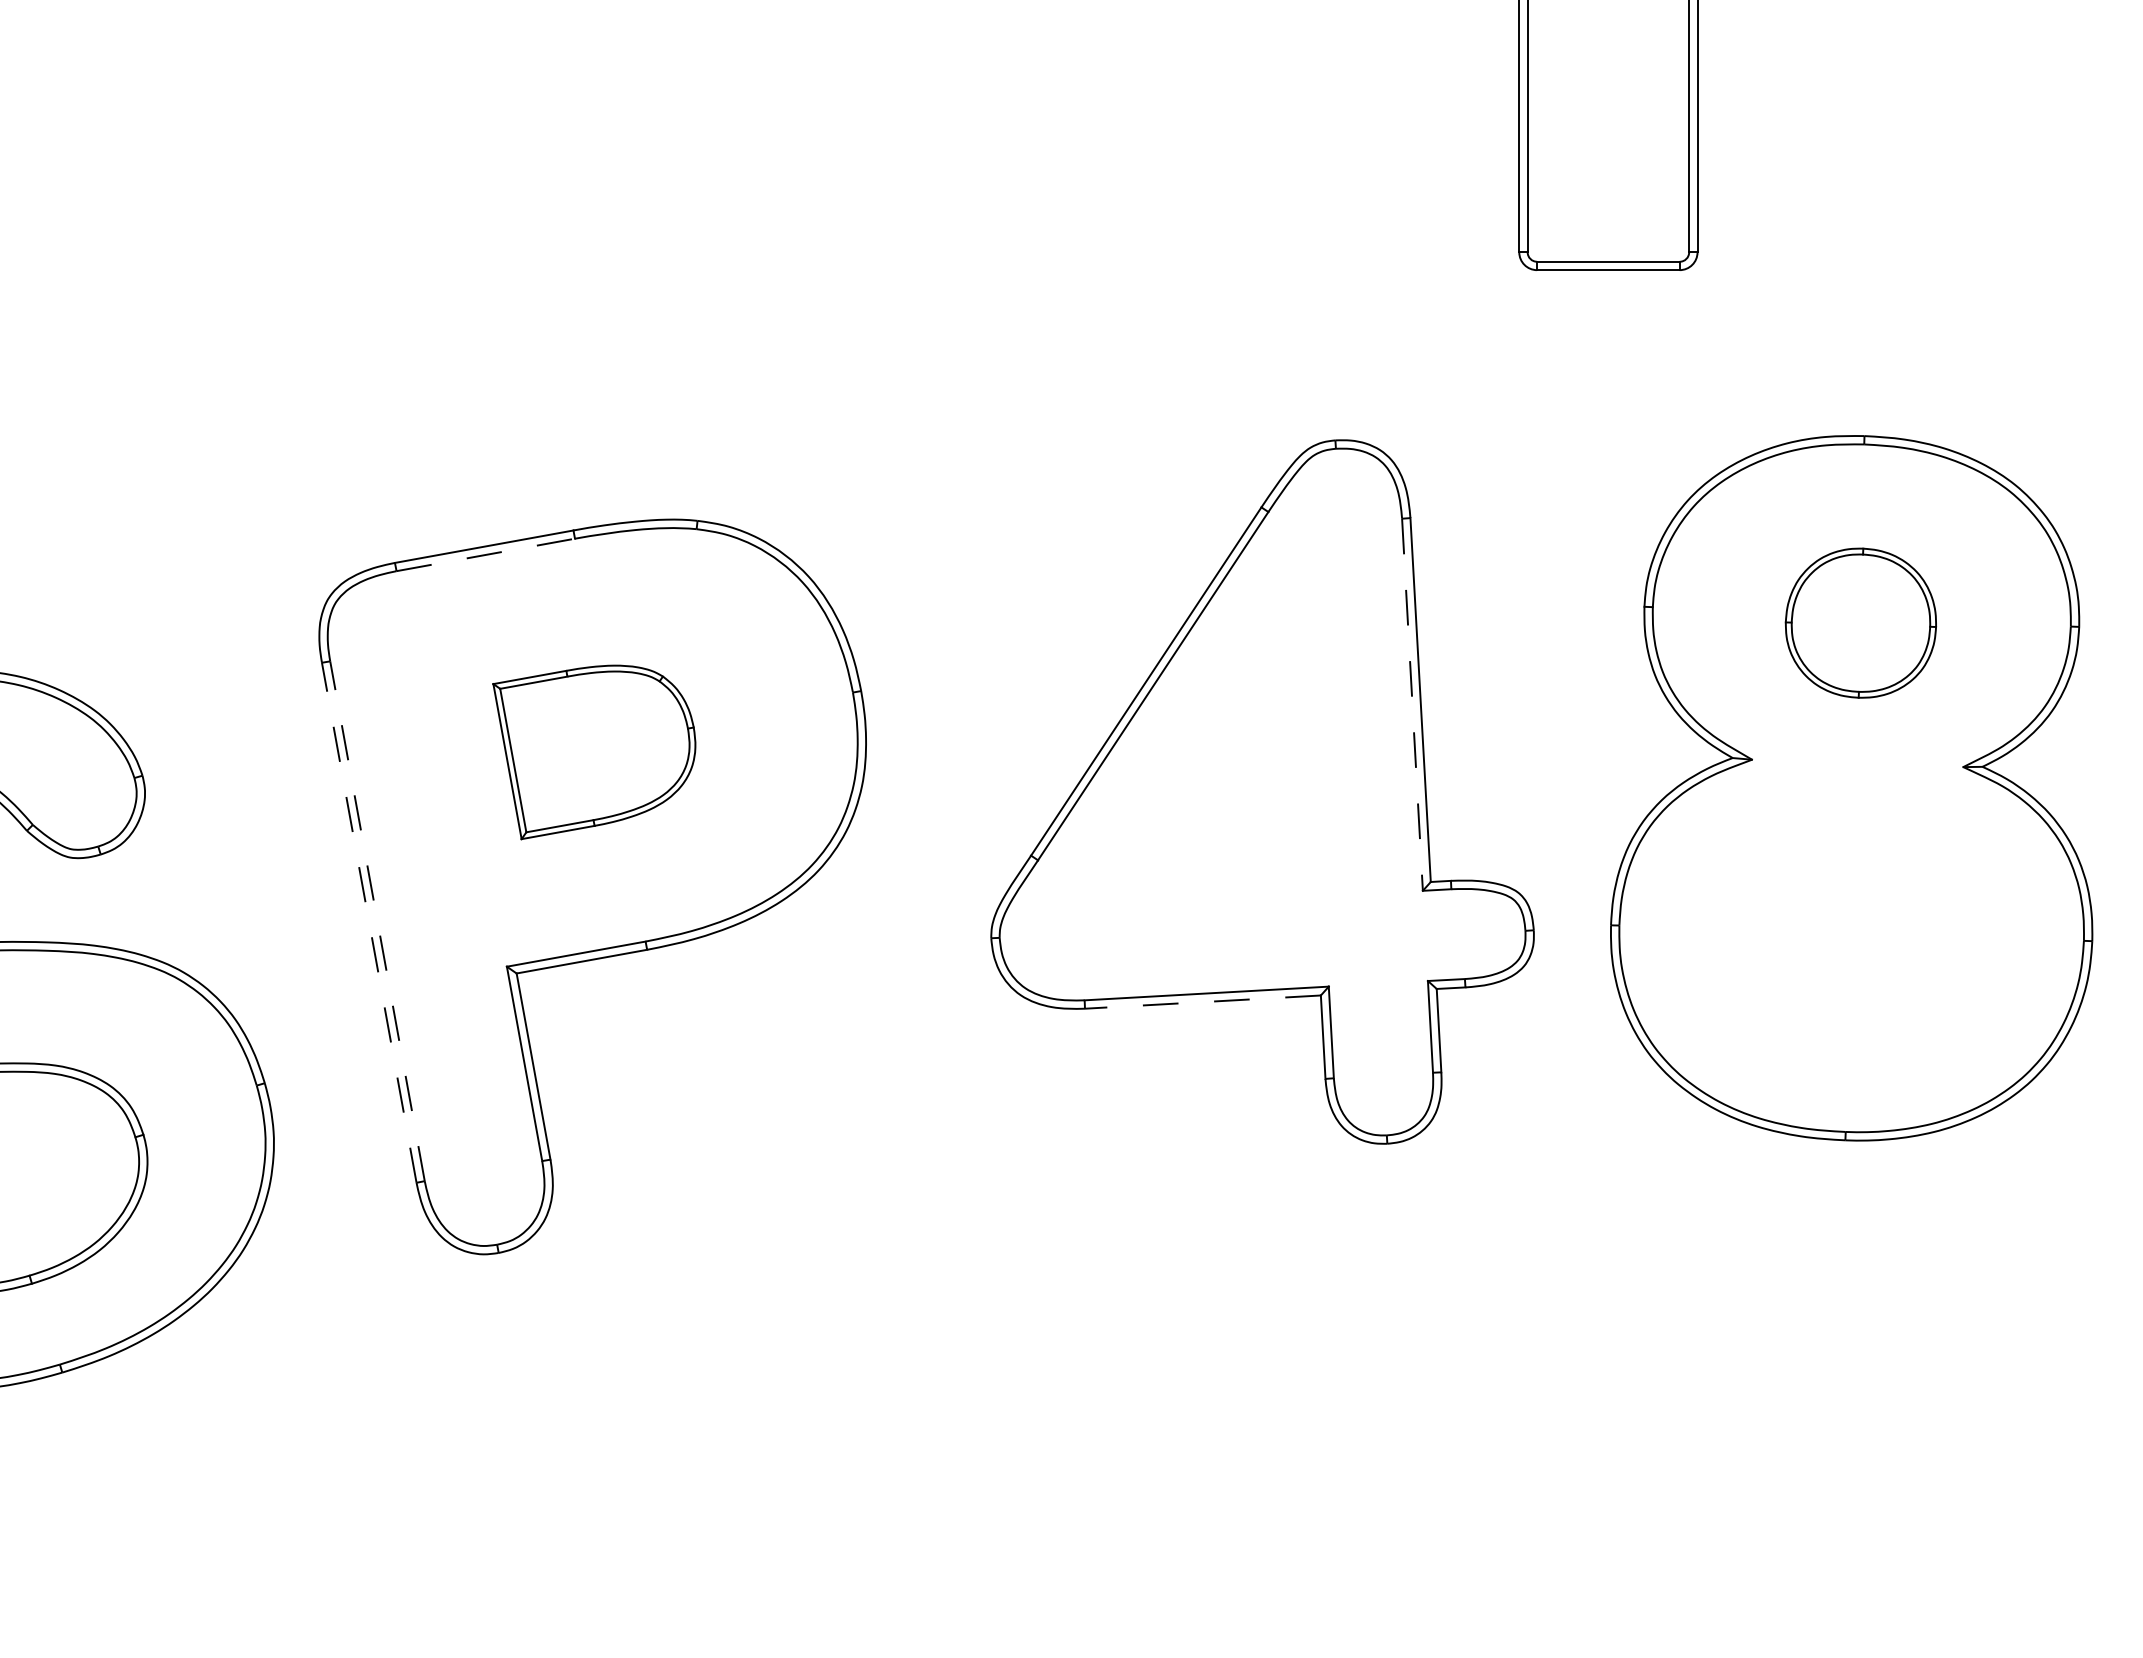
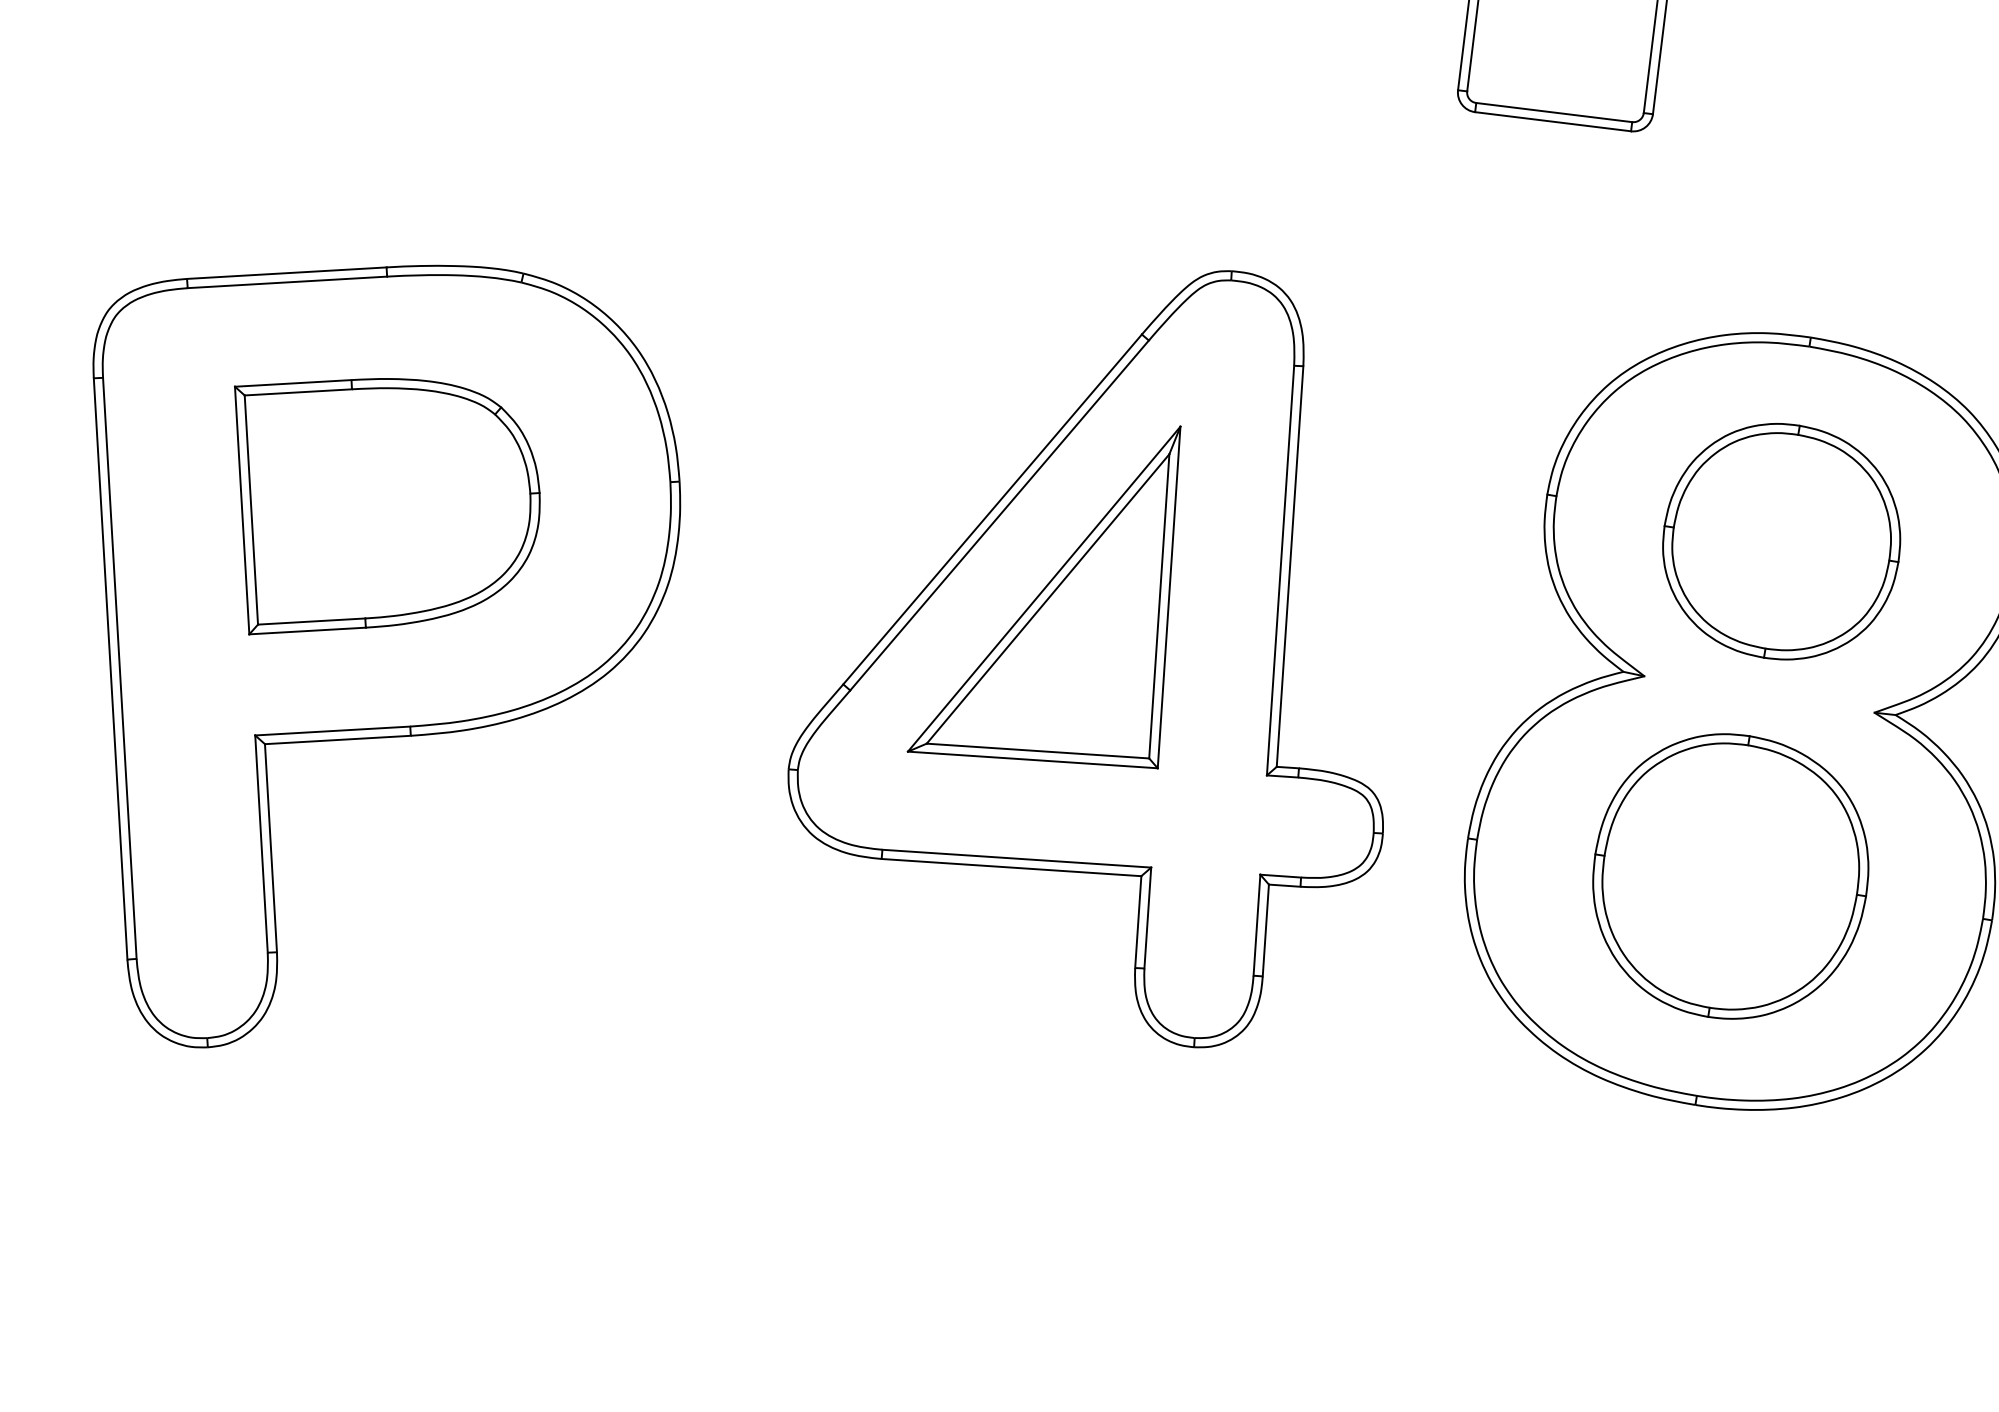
line: (485, 554) -> (287, 281), dashed -> solid
part: (1860, 622) -> (1781, 540), size x1.43
line: (1412, 705) -> (1280, 571), dashed -> solid
part: (1209, 747) -> (1052, 590), added
part: (594, 752) -> (379, 512), size x1.43
line: (377, 920) -> (119, 667), dashed -> solid
line: (369, 922) -> (110, 668), dashed -> solid
part: (1851, 930) -> (1730, 876), added
line: (1202, 1002) -> (1010, 867), dashed -> solid

